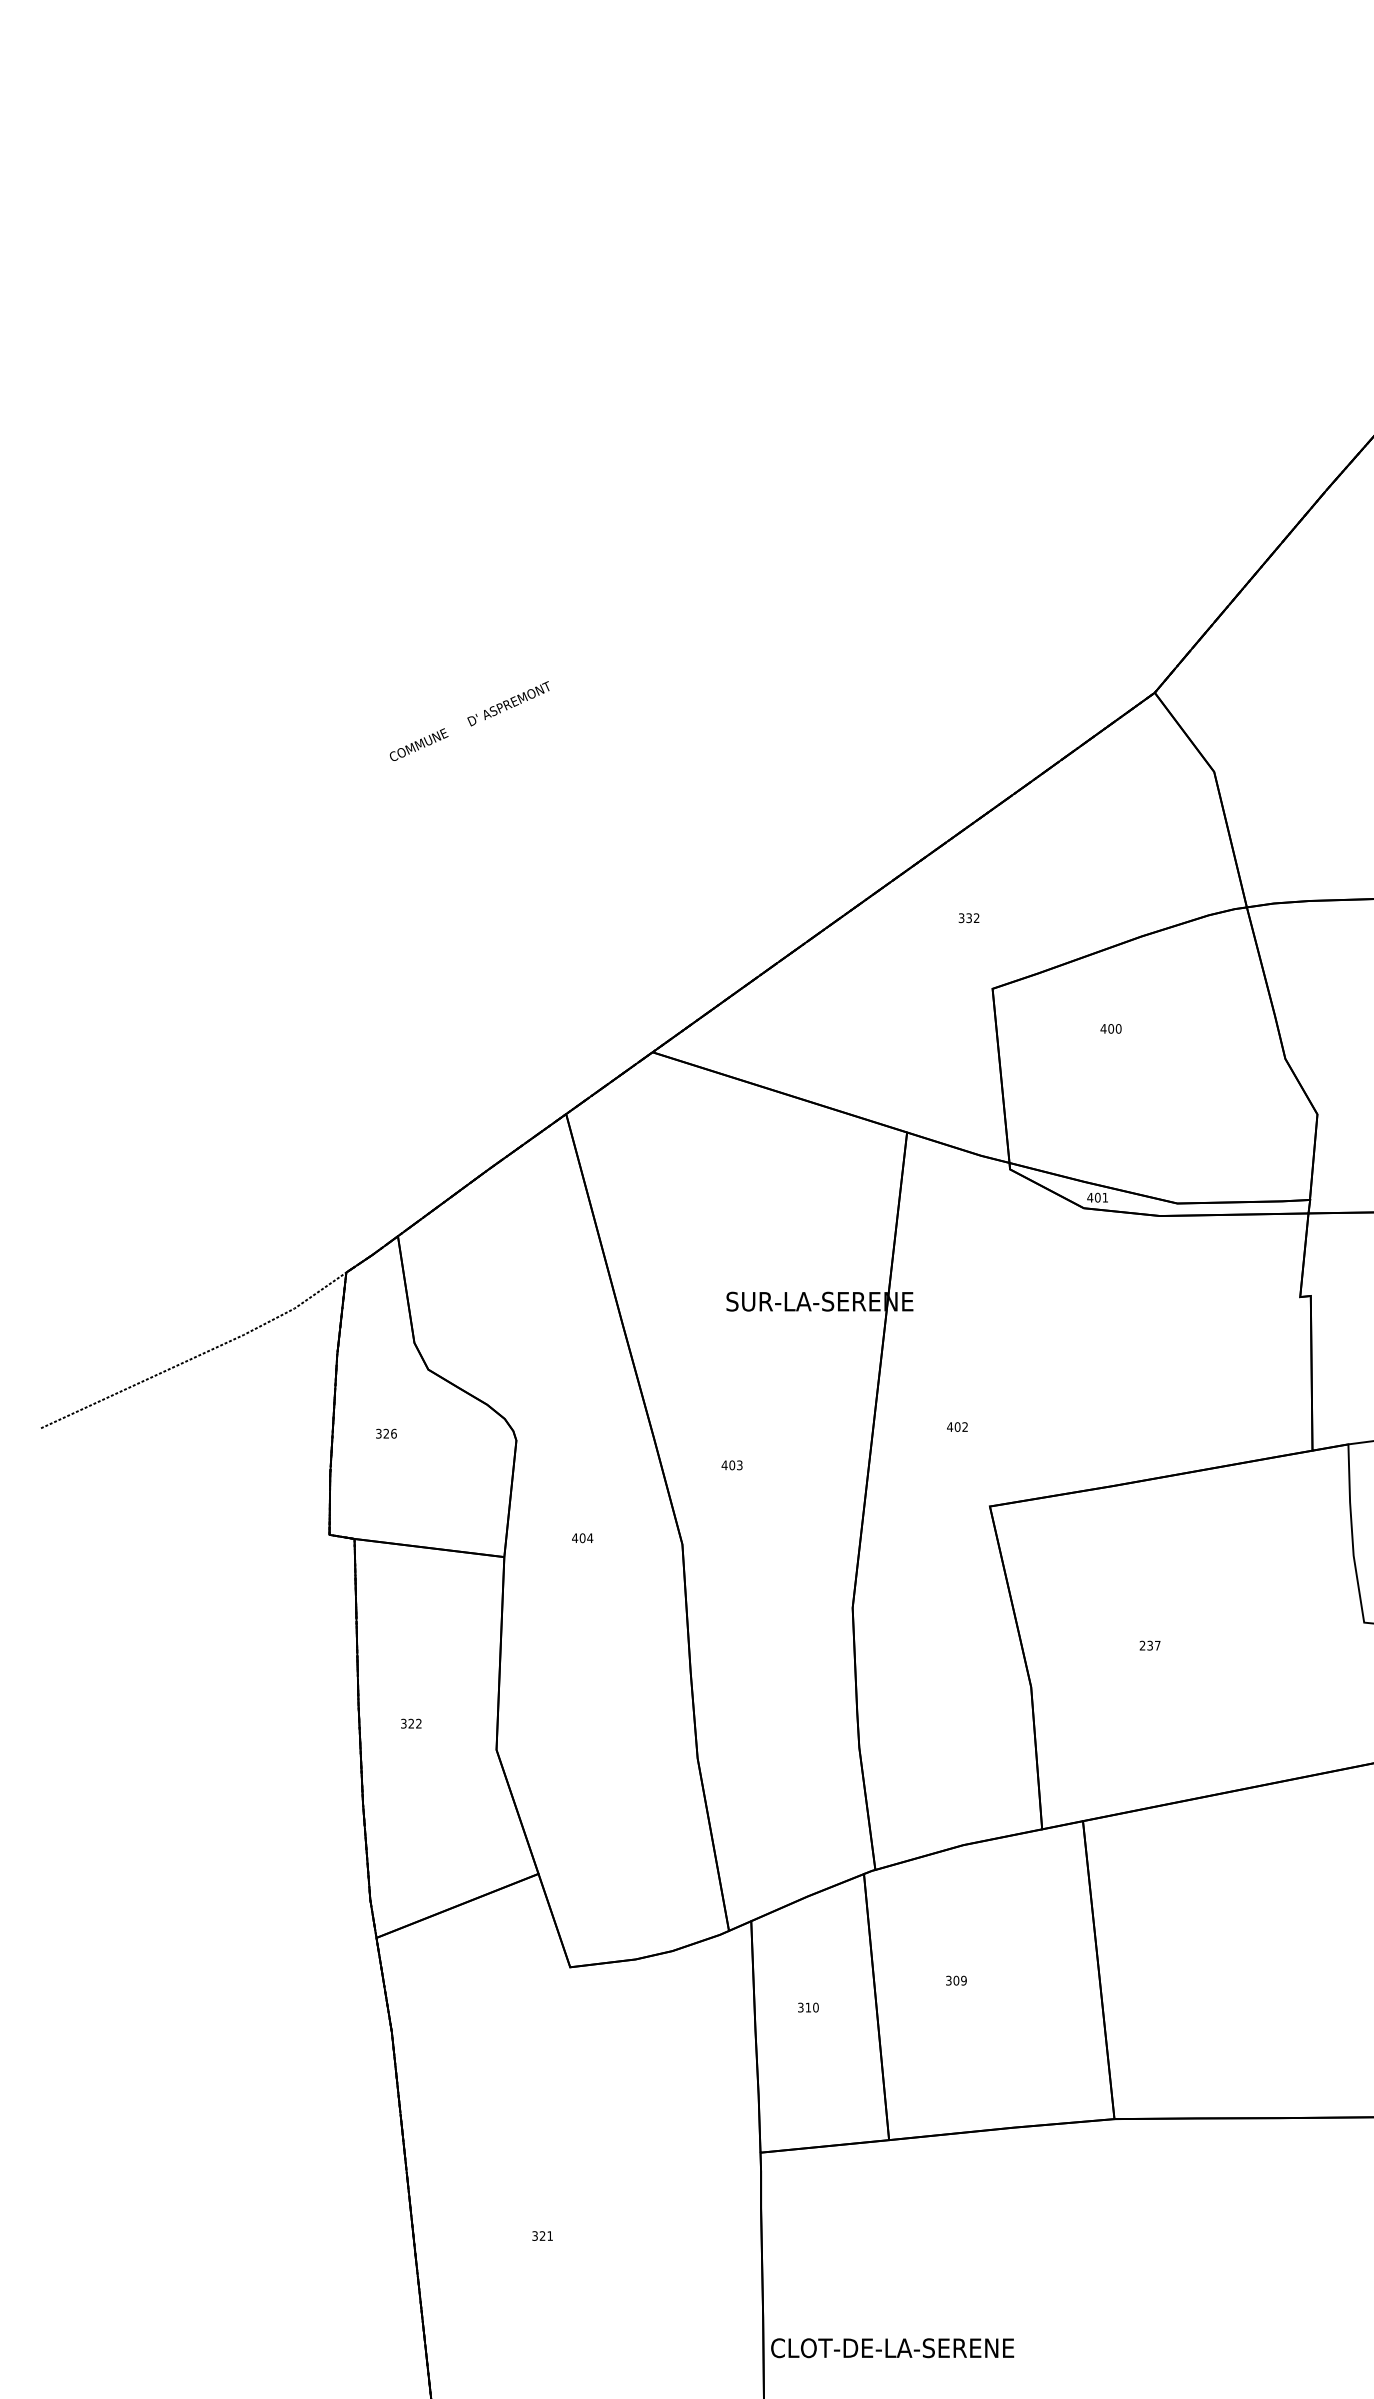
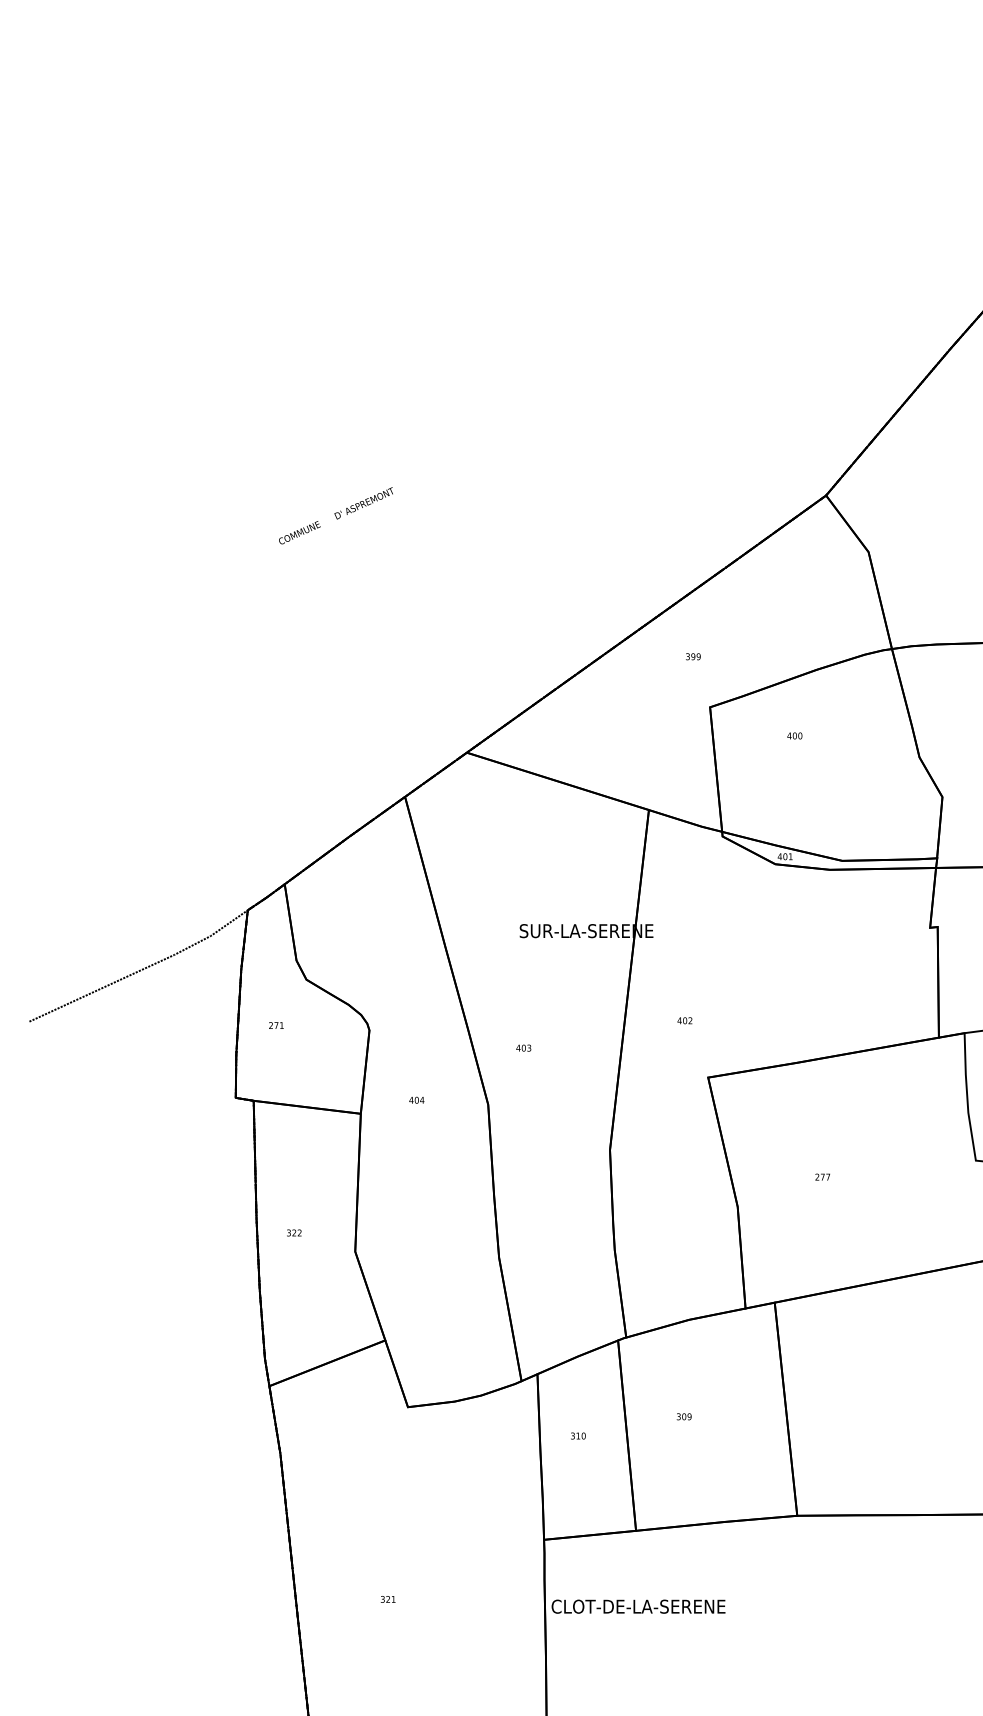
text: (972, 918) -> (695, 657), 332 -> 399
text: (386, 1433) -> (276, 1025), 326 -> 271
text: (1149, 1645) -> (822, 1177), 237 -> 277
text: (892, 2348) -> (638, 1606), moved

